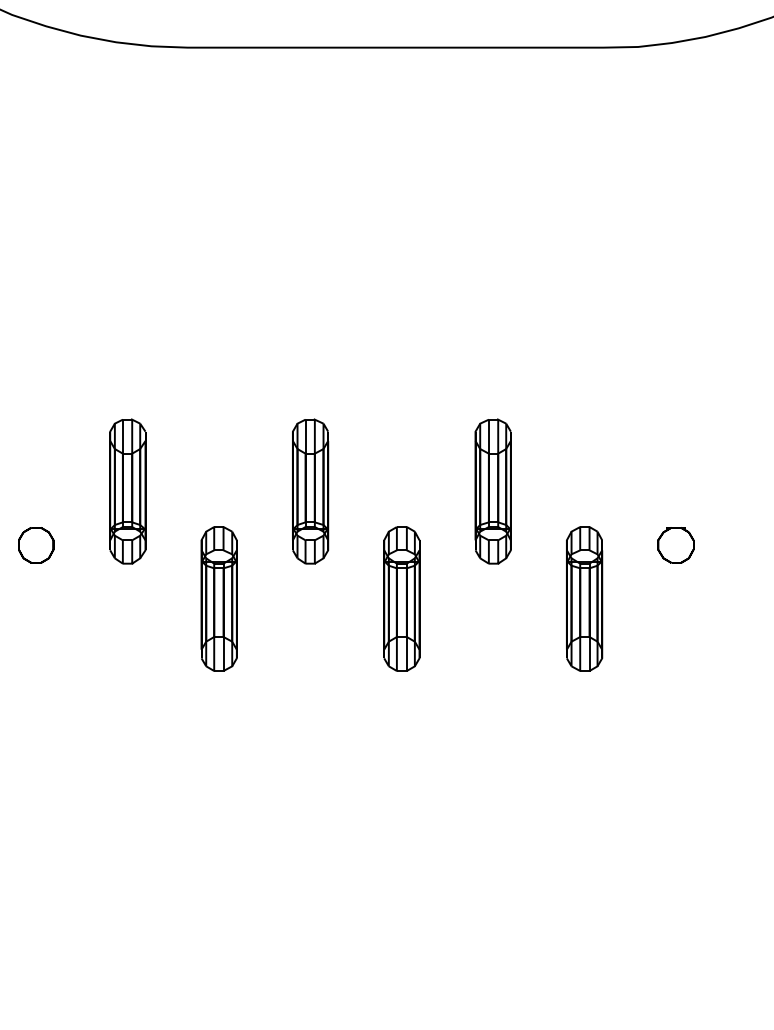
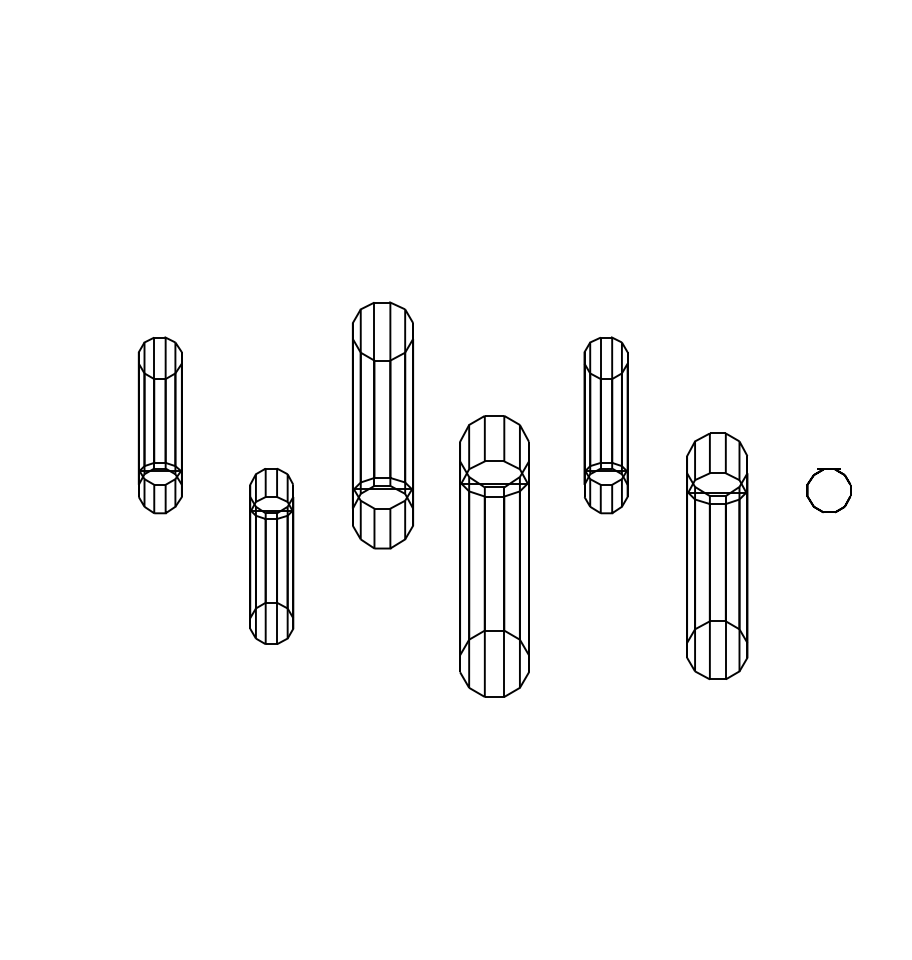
part: (310, 491) -> (383, 425), size x1.4
part: (36, 545) -> (48, 491), removed
part: (401, 598) -> (494, 555), size x1.6
part: (584, 598) -> (717, 555), size x1.4

